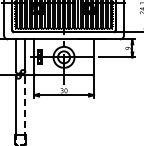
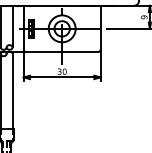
line: (25, 106) -> (12, 91), dashed -> solid

